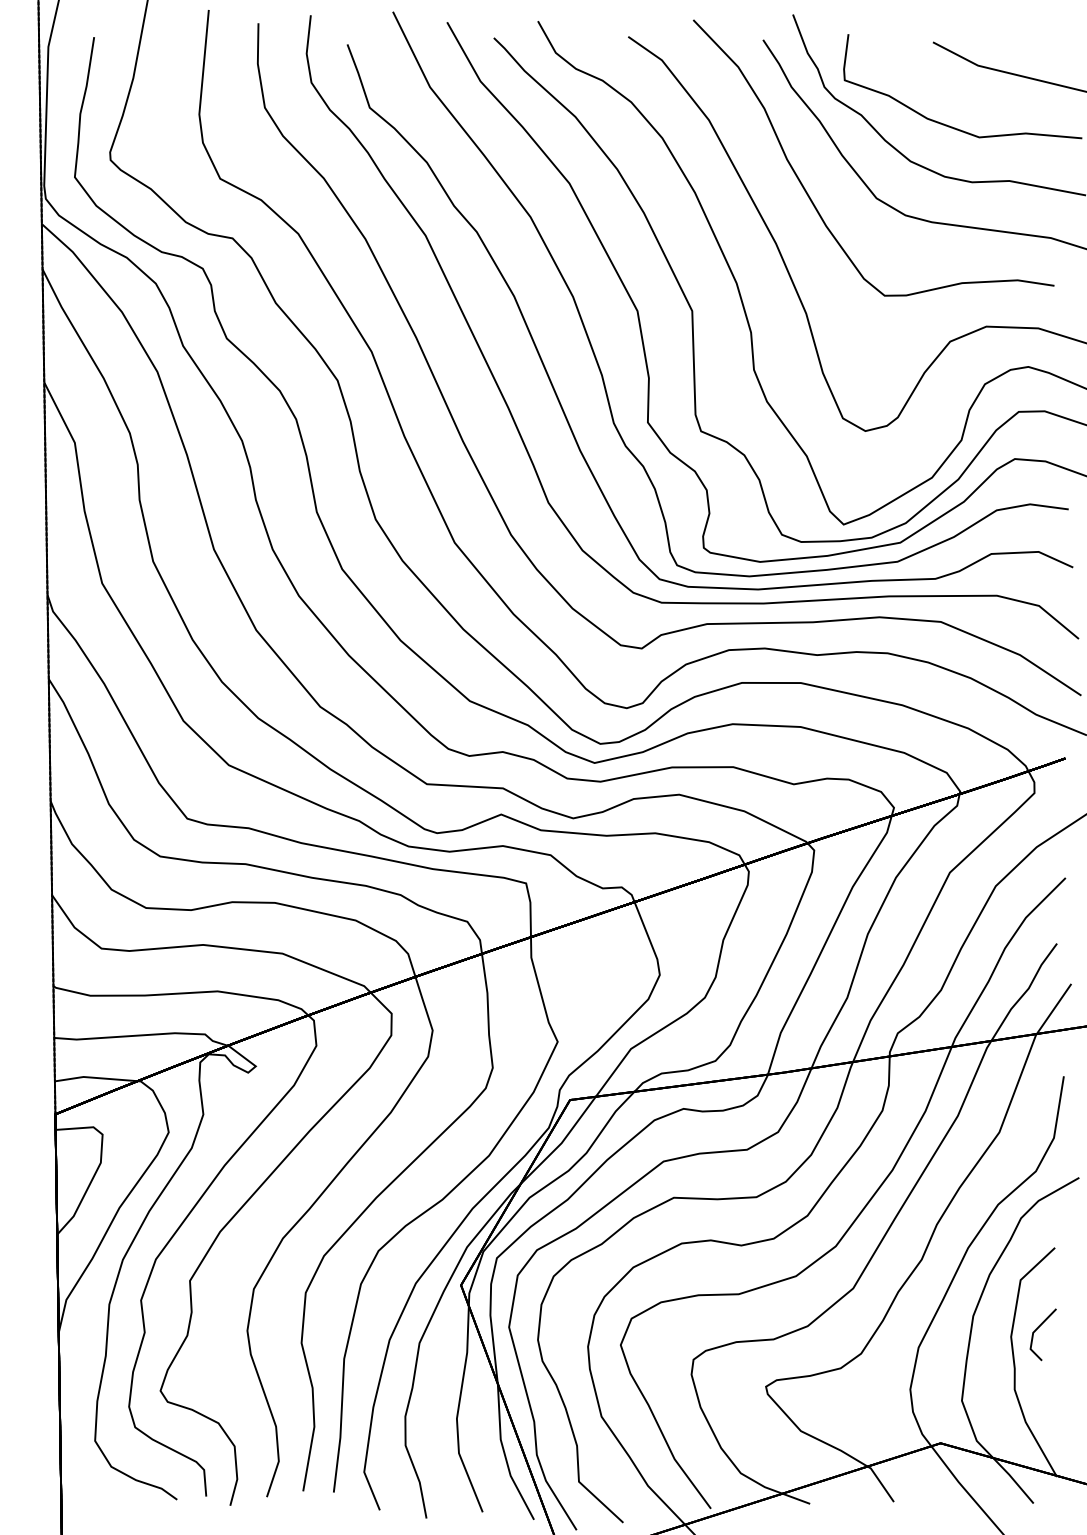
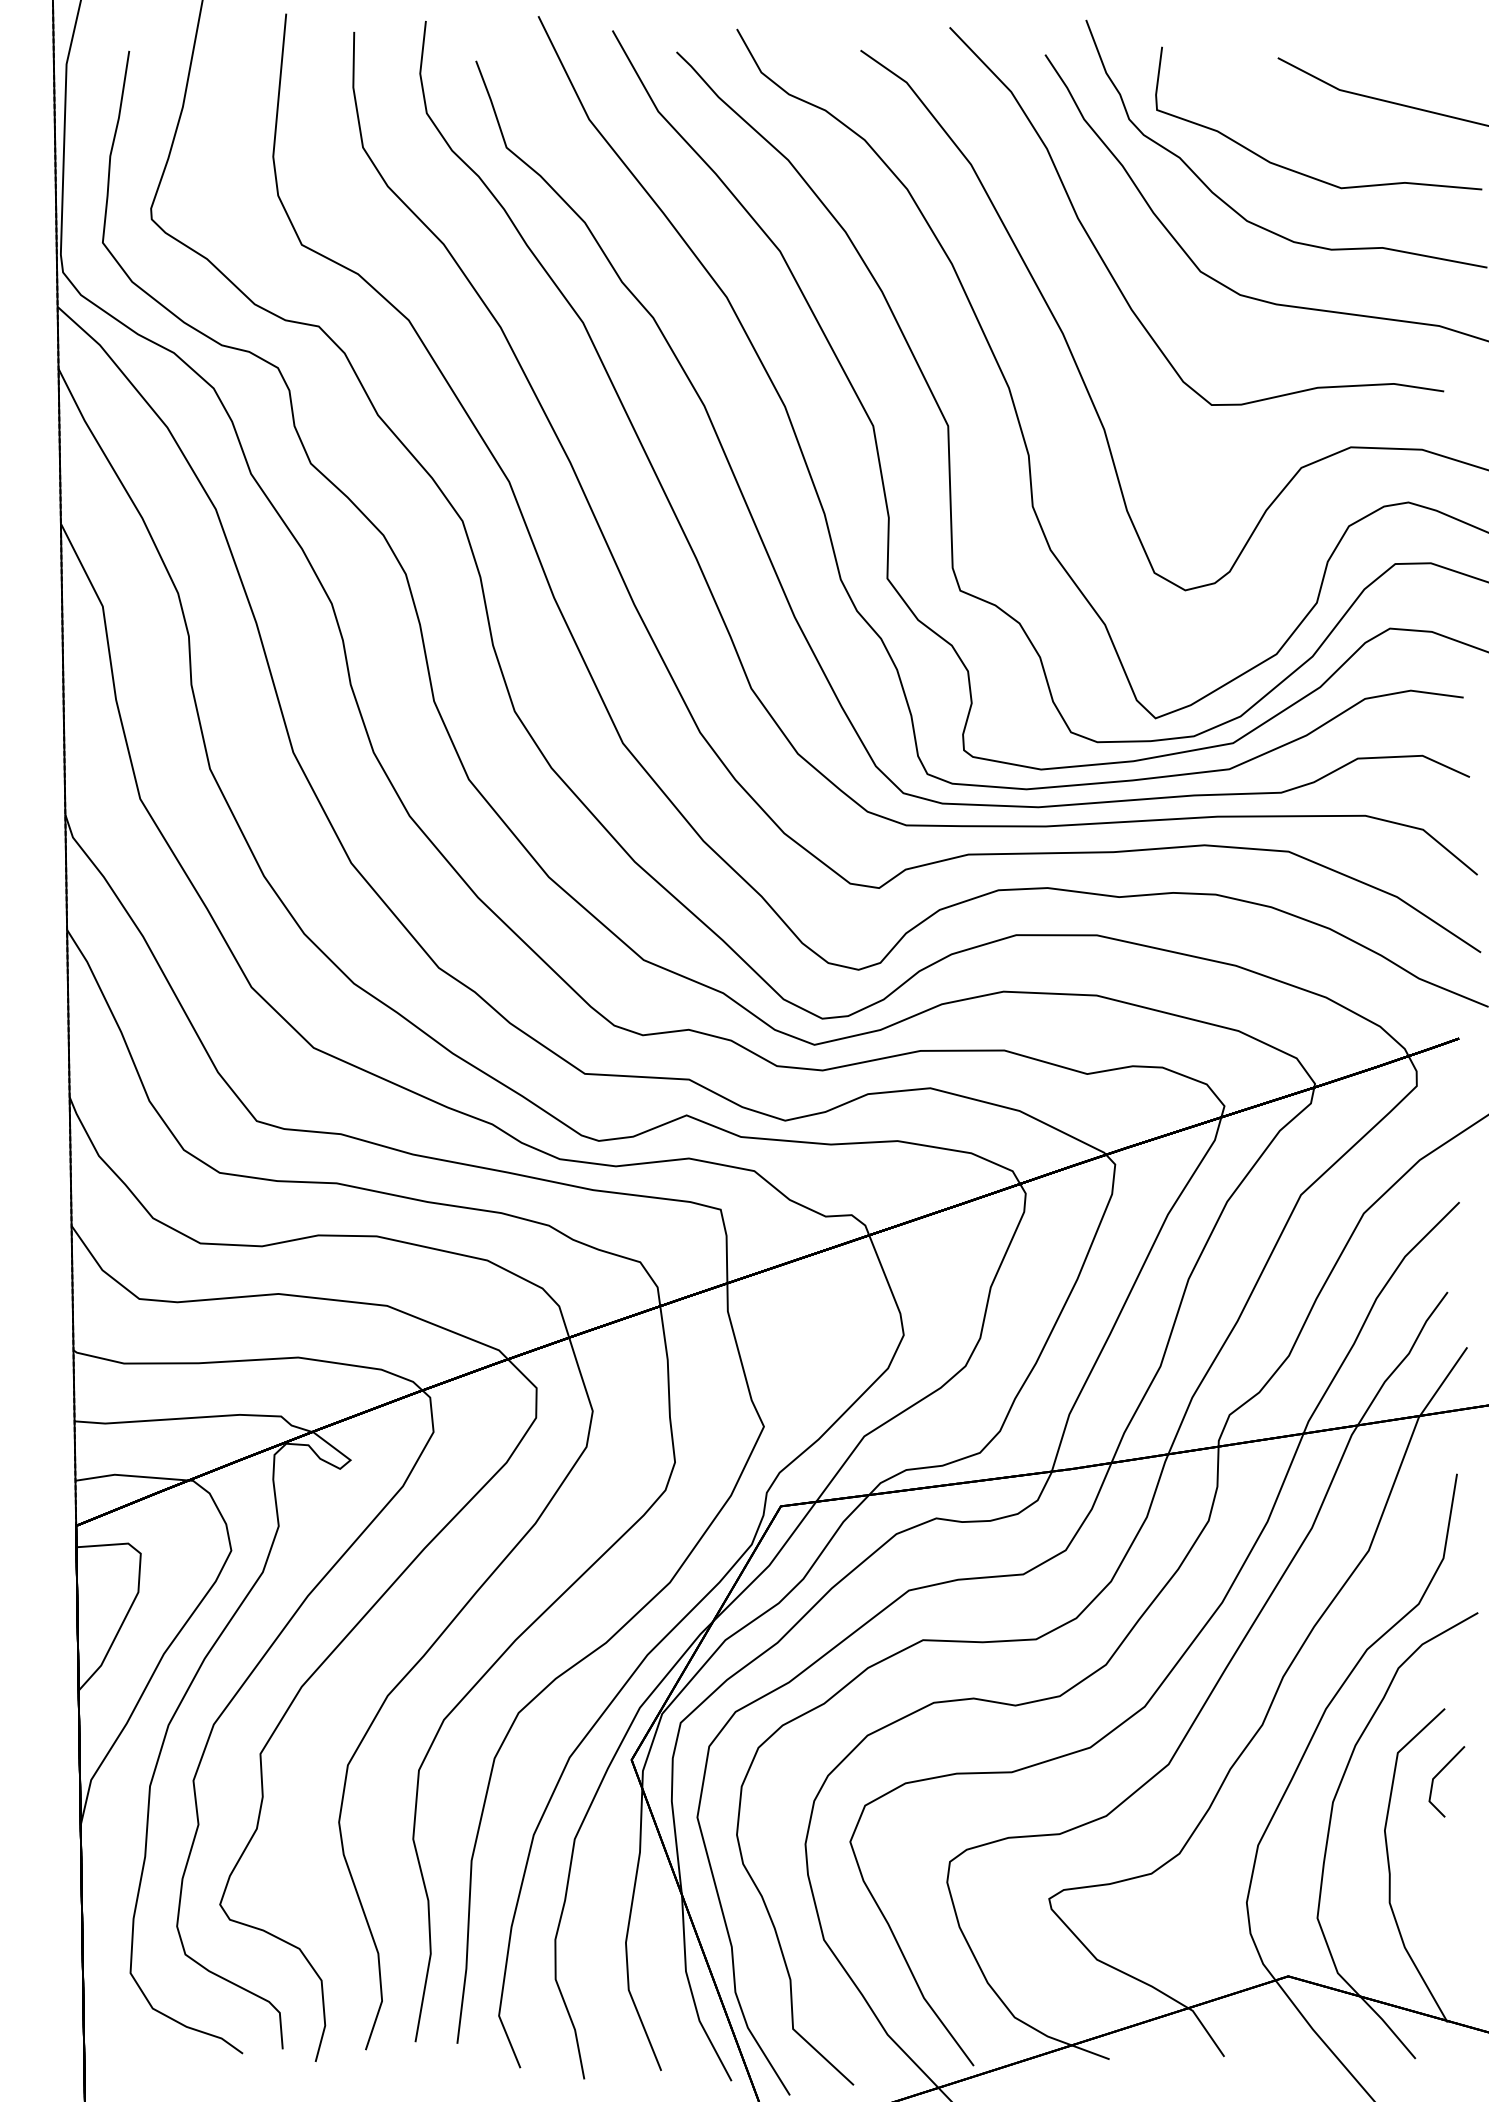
line: (1037, 1328) -> (1439, 1773), moved

